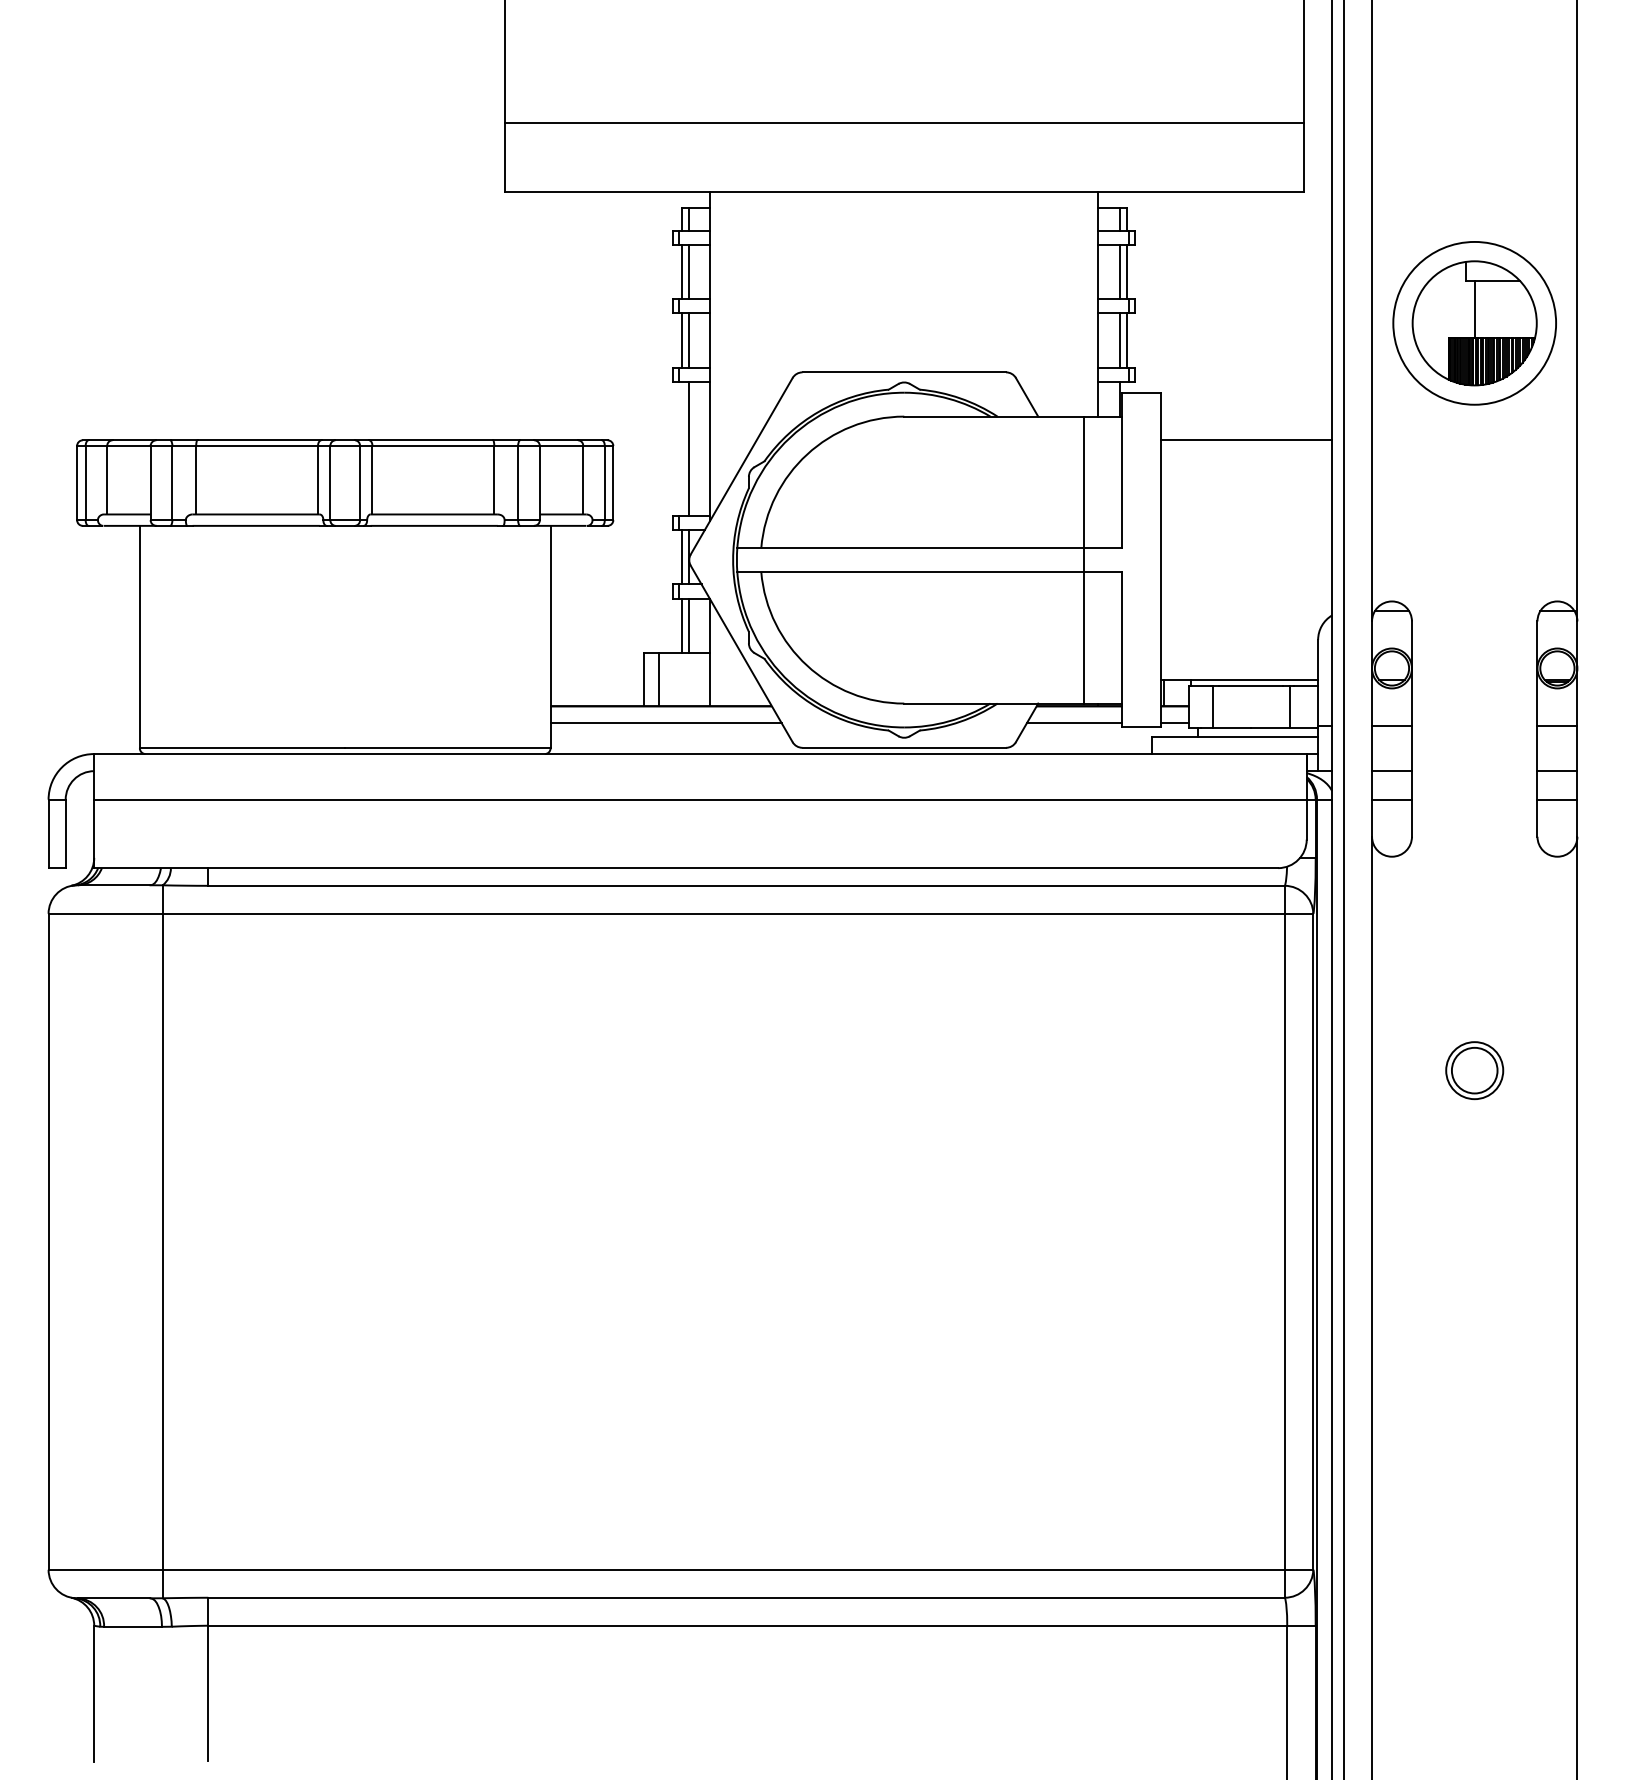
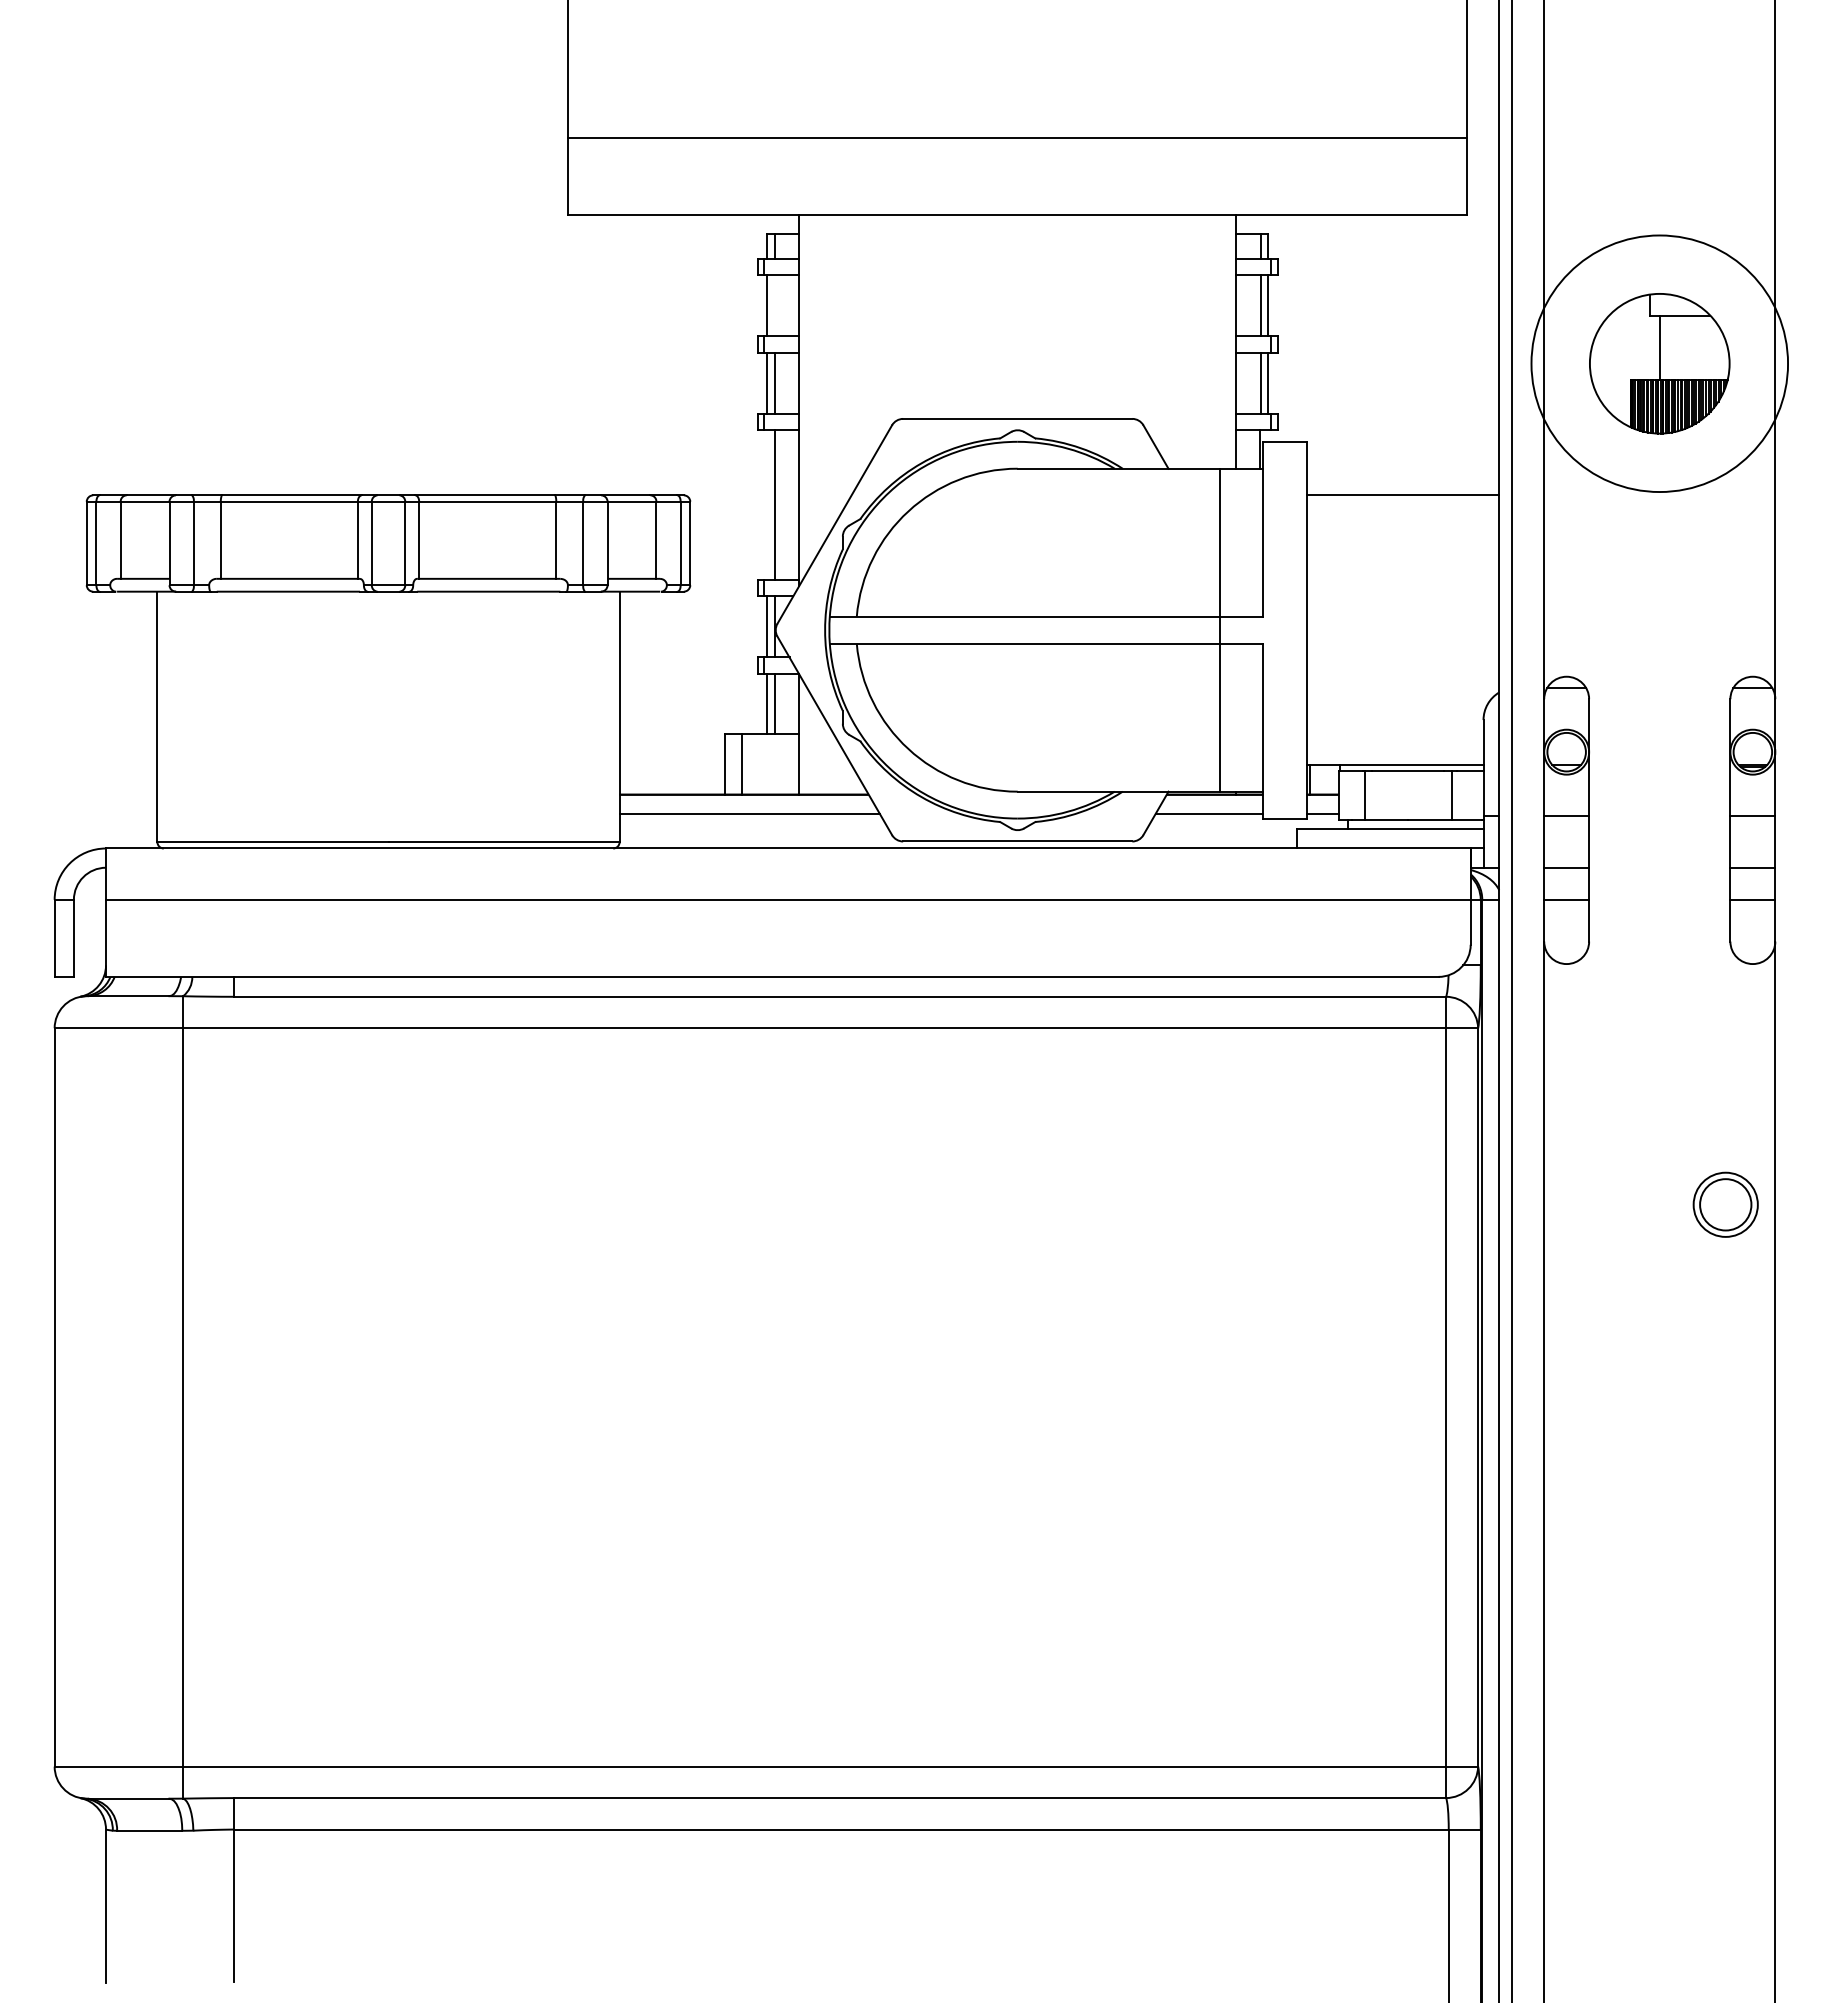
line: (688, 271) -> (774, 305), removed
circle: (1474, 323) -> (1659, 363), size x1.4
part: (1474, 1070) -> (1725, 1204), moved

